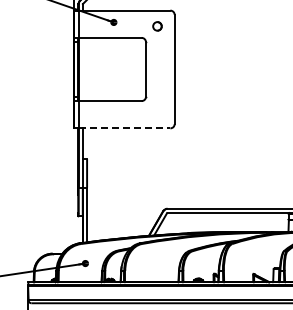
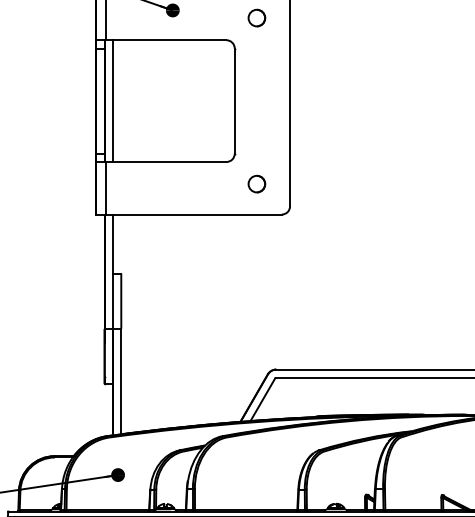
line: (82, 69) -> (112, 101), added
part: (157, 112) -> (256, 183), added
line: (124, 128) -> (193, 214), dashed -> solid

